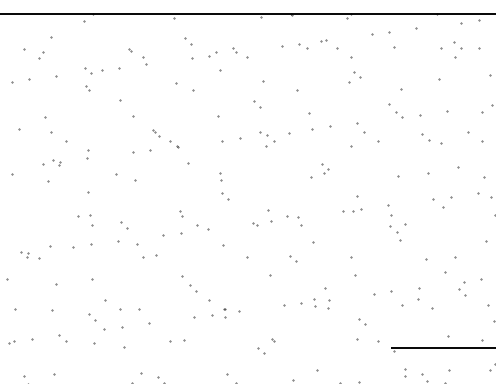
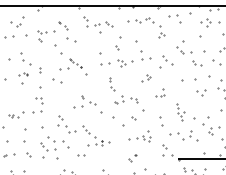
part: (185, 86) -> (71, 39), moved
part: (224, 187) -> (112, 84), moved
part: (396, 224) -> (180, 112), moved
part: (137, 240) -> (66, 124), moved
part: (266, 347) -> (132, 158), moved

